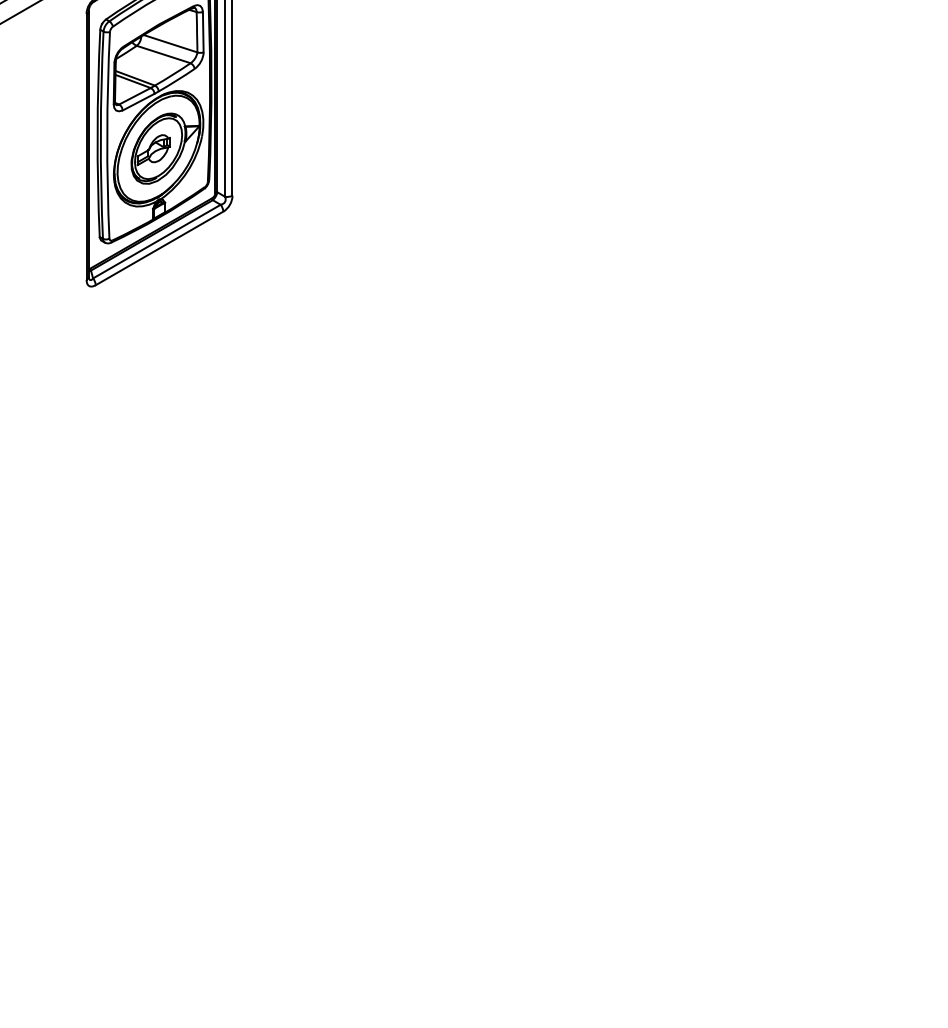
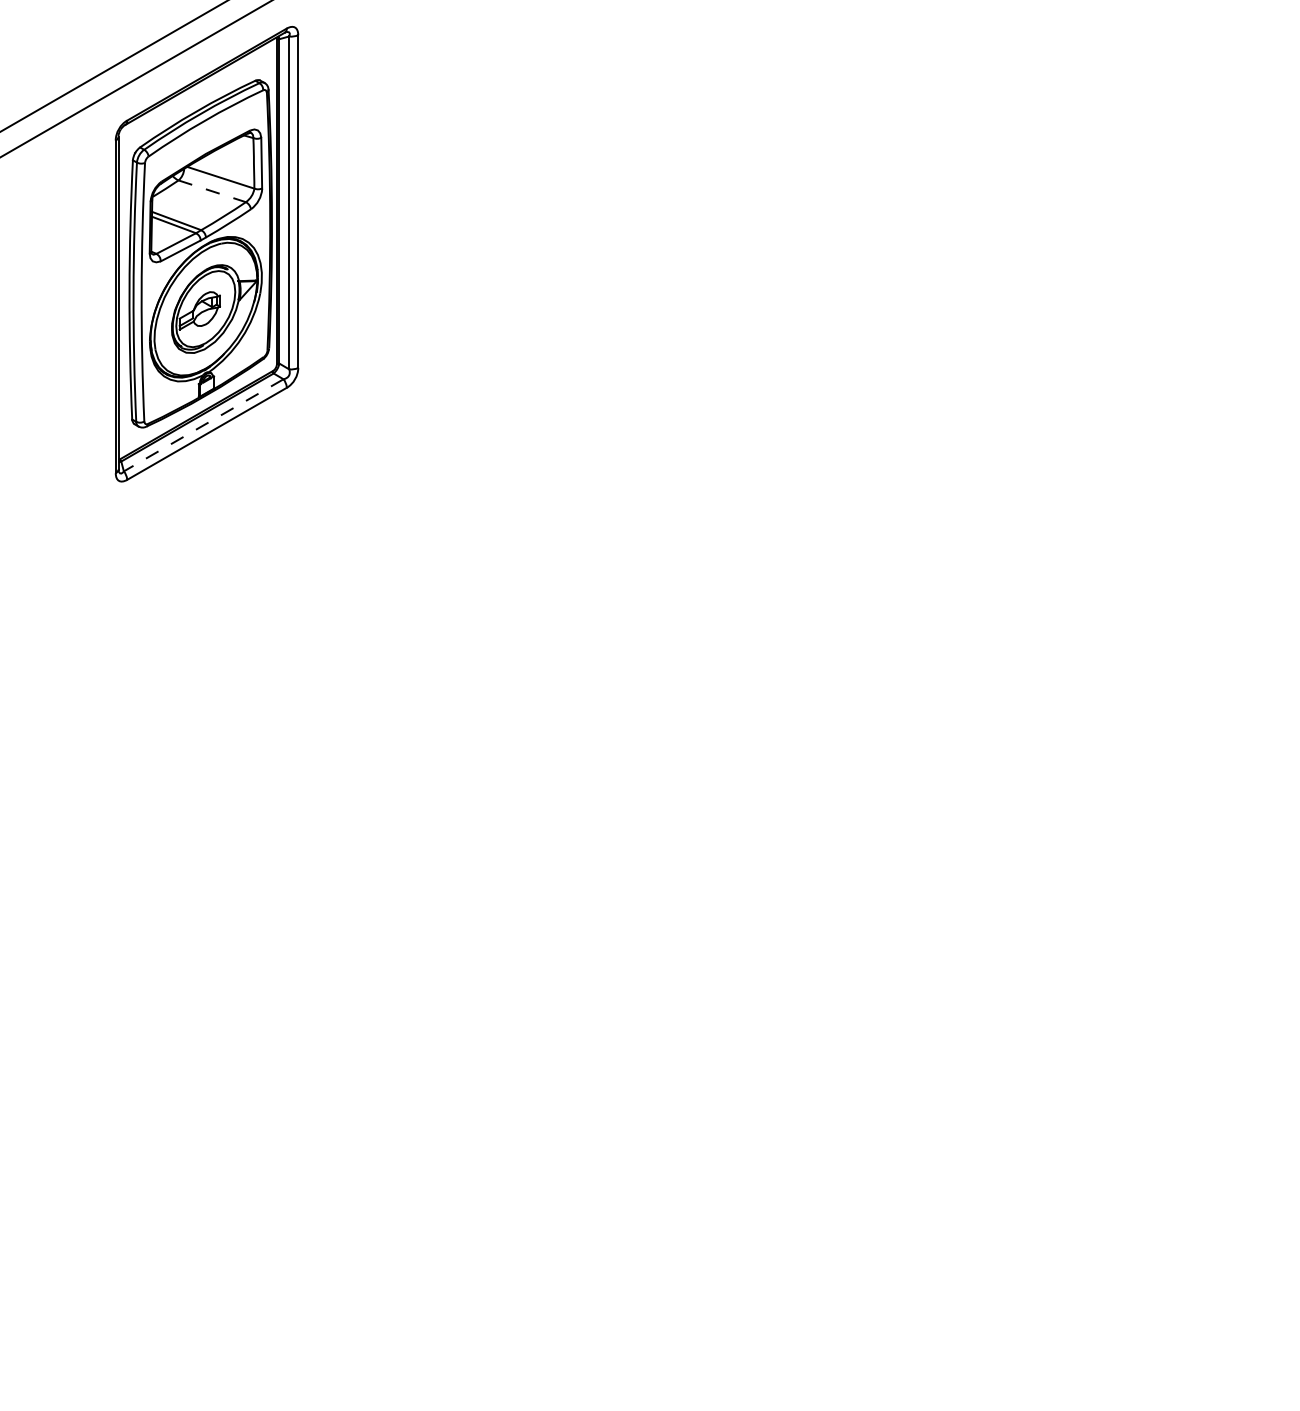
line: (163, 54) -> (212, 191), solid -> dashed
line: (156, 241) -> (203, 425), solid -> dashed

